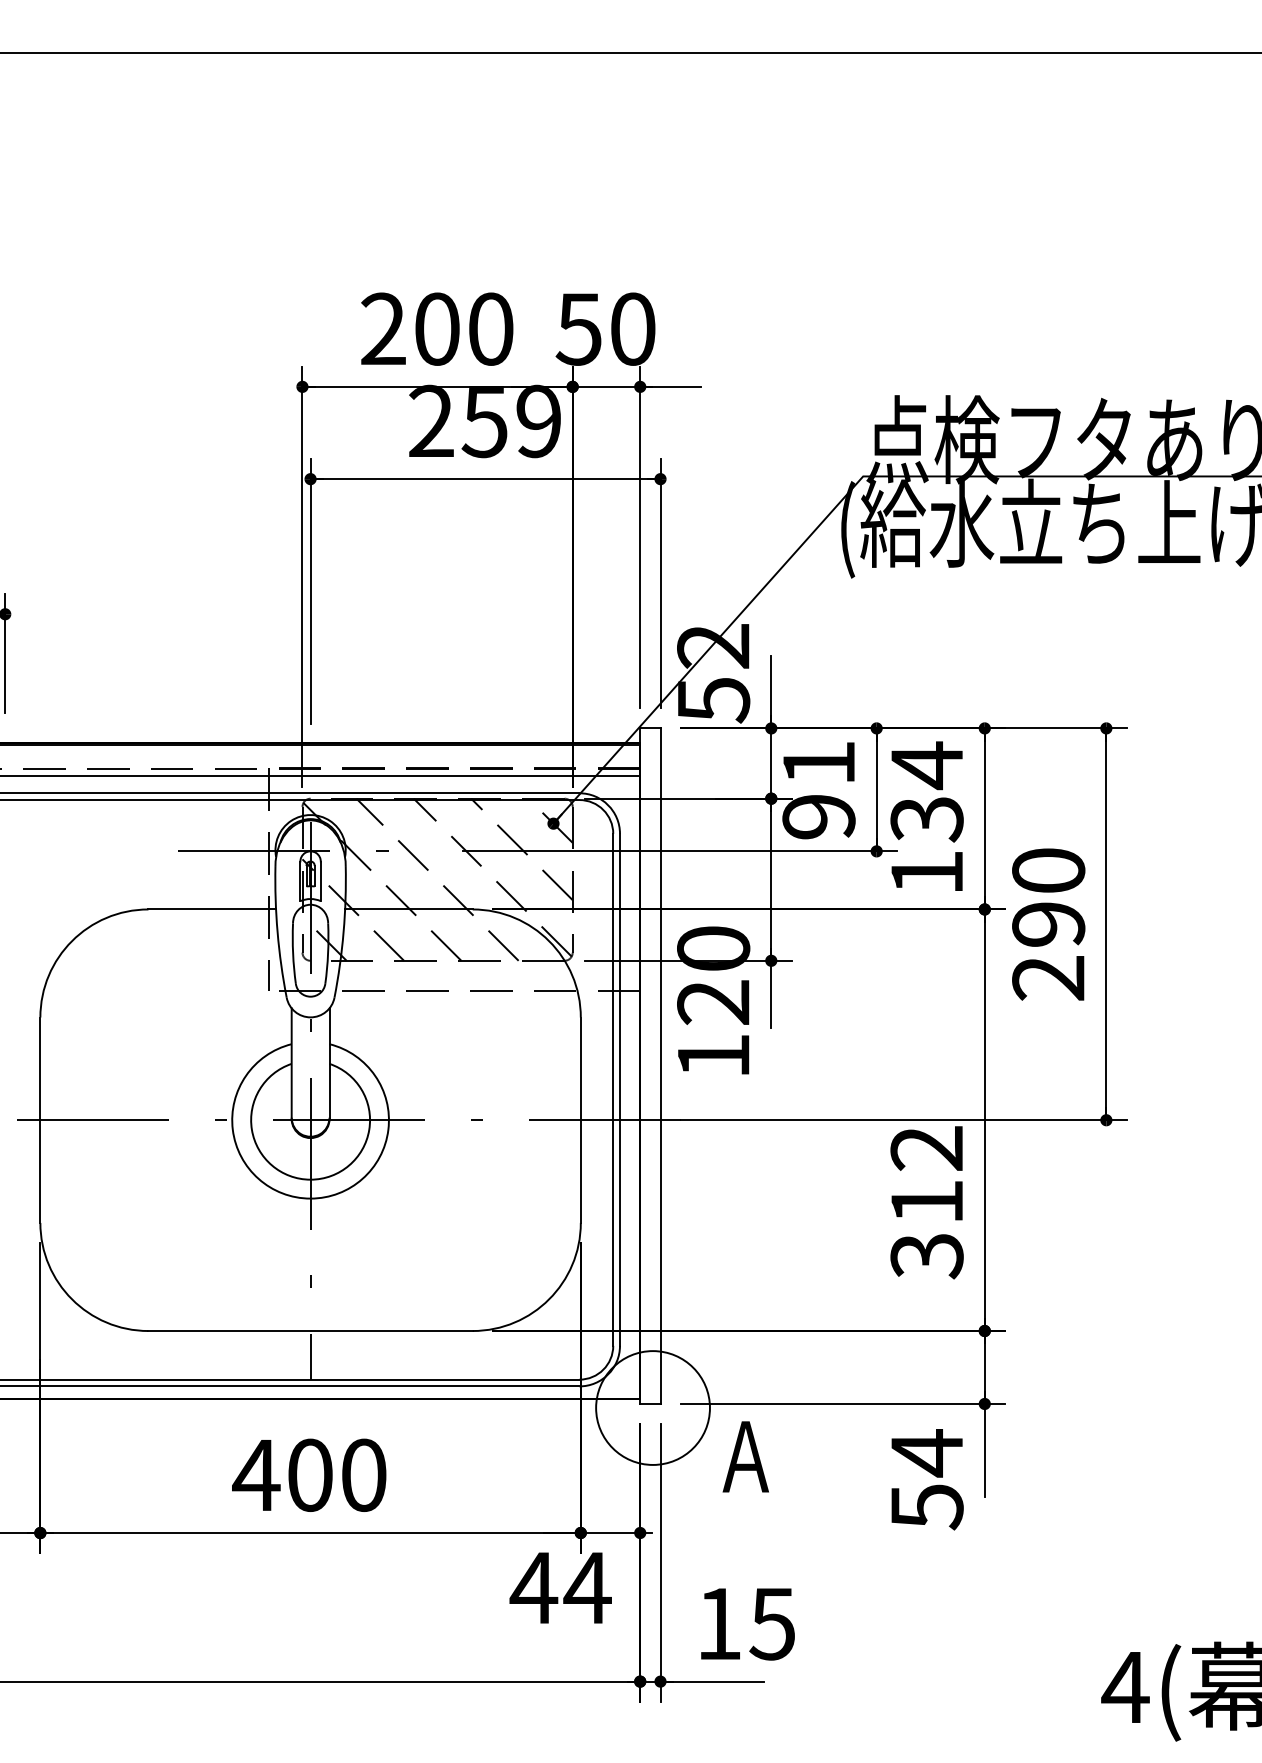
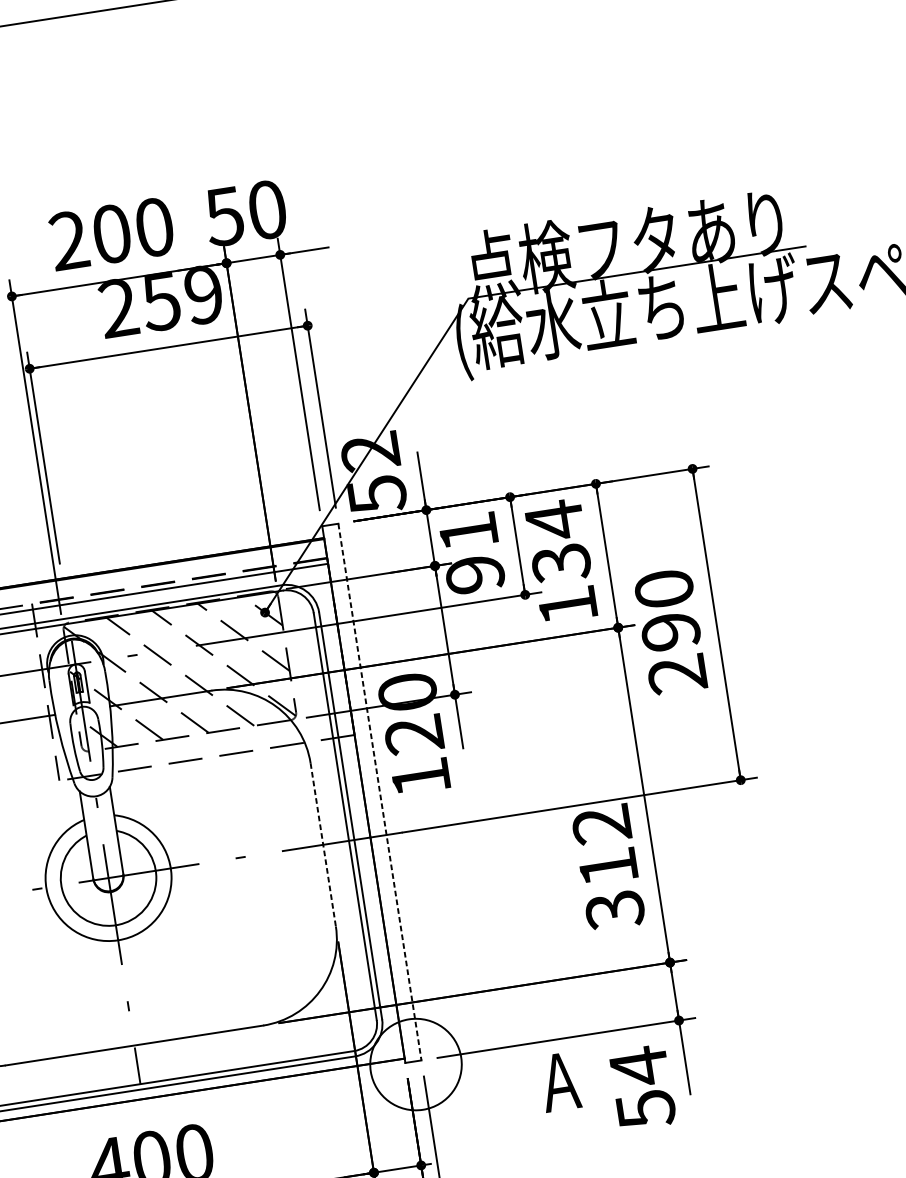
line: (660, 1066) -> (379, 792), solid -> dashed
line: (580, 1120) -> (323, 845), solid -> dashed
text: (745, 1456) -> (559, 1081), moved

